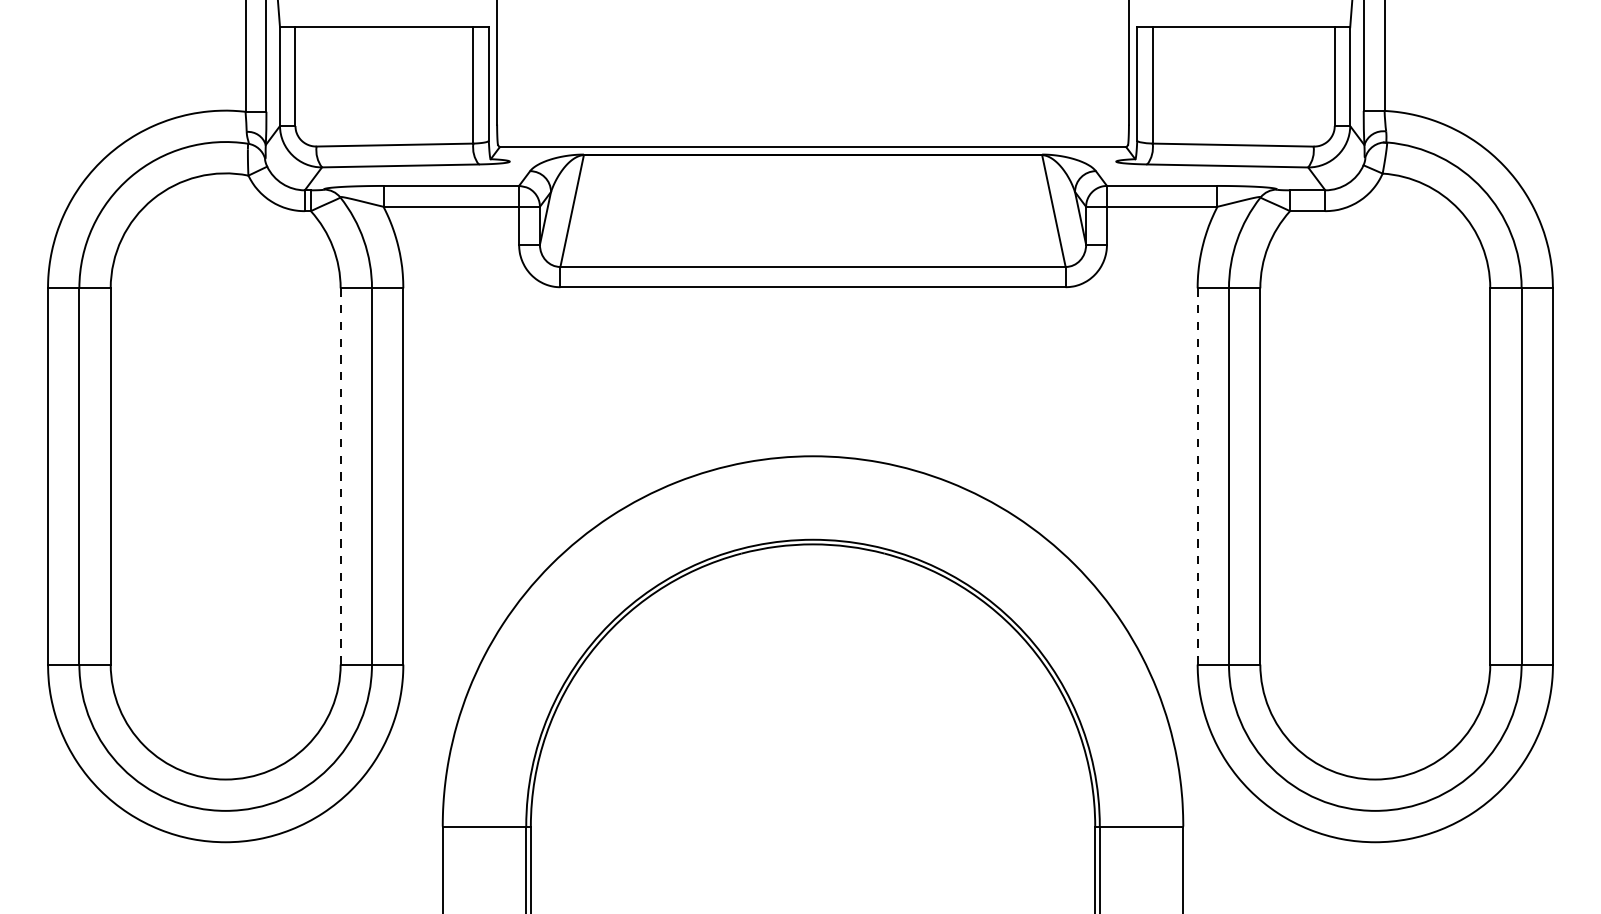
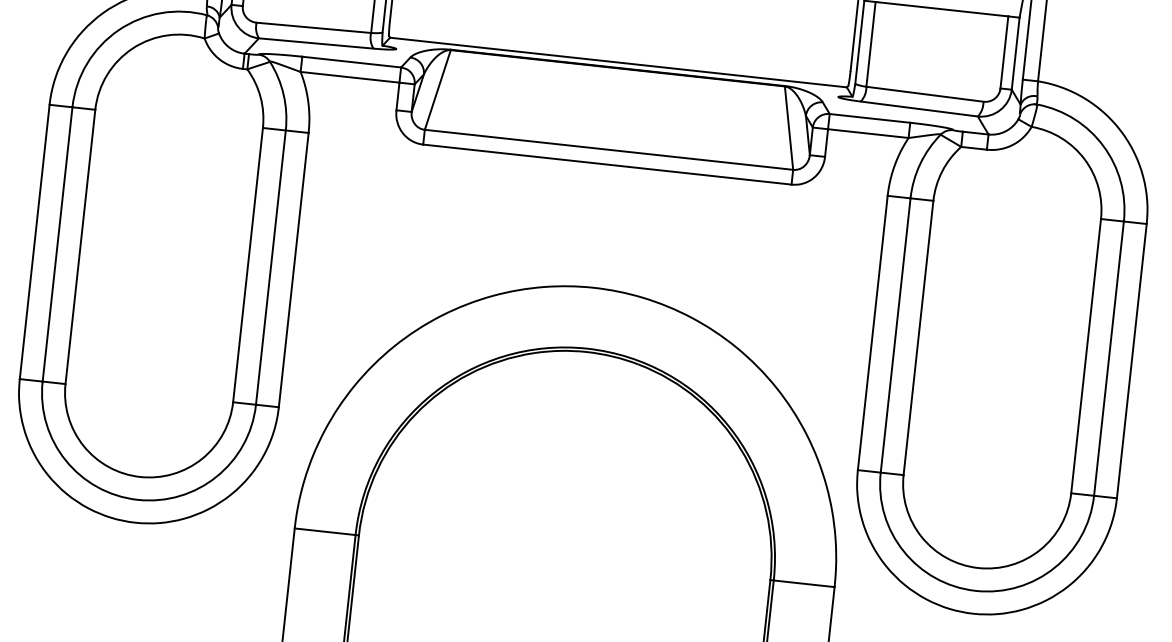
line: (1197, 475) -> (872, 332), dashed -> solid
line: (340, 476) -> (247, 265), dashed -> solid

